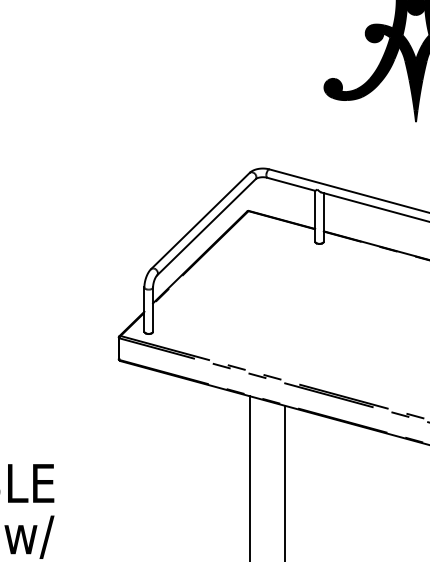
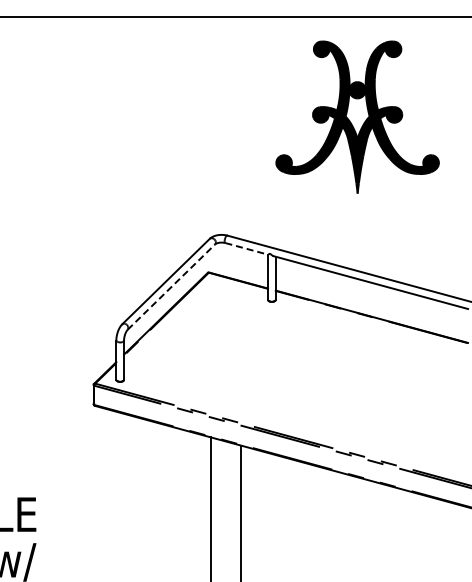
line: (292, 185) -> (247, 249), solid -> dashed
line: (206, 226) -> (171, 286), solid -> dashed

